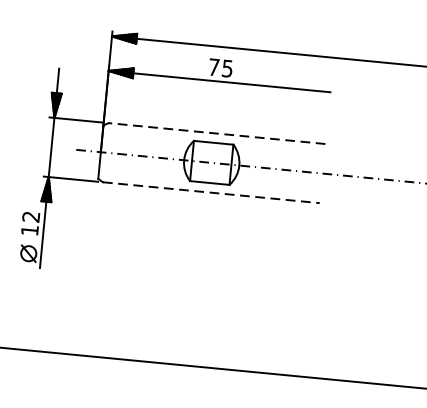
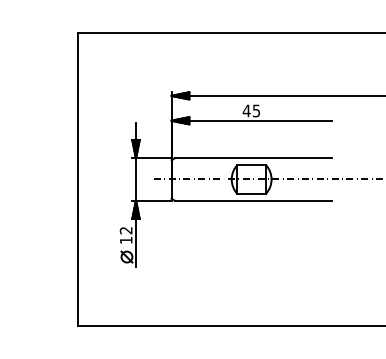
text: (213, 66) -> (246, 110), 75 -> 45
line: (215, 133) -> (252, 158), dashed -> solid
line: (211, 192) -> (253, 200), dashed -> solid

